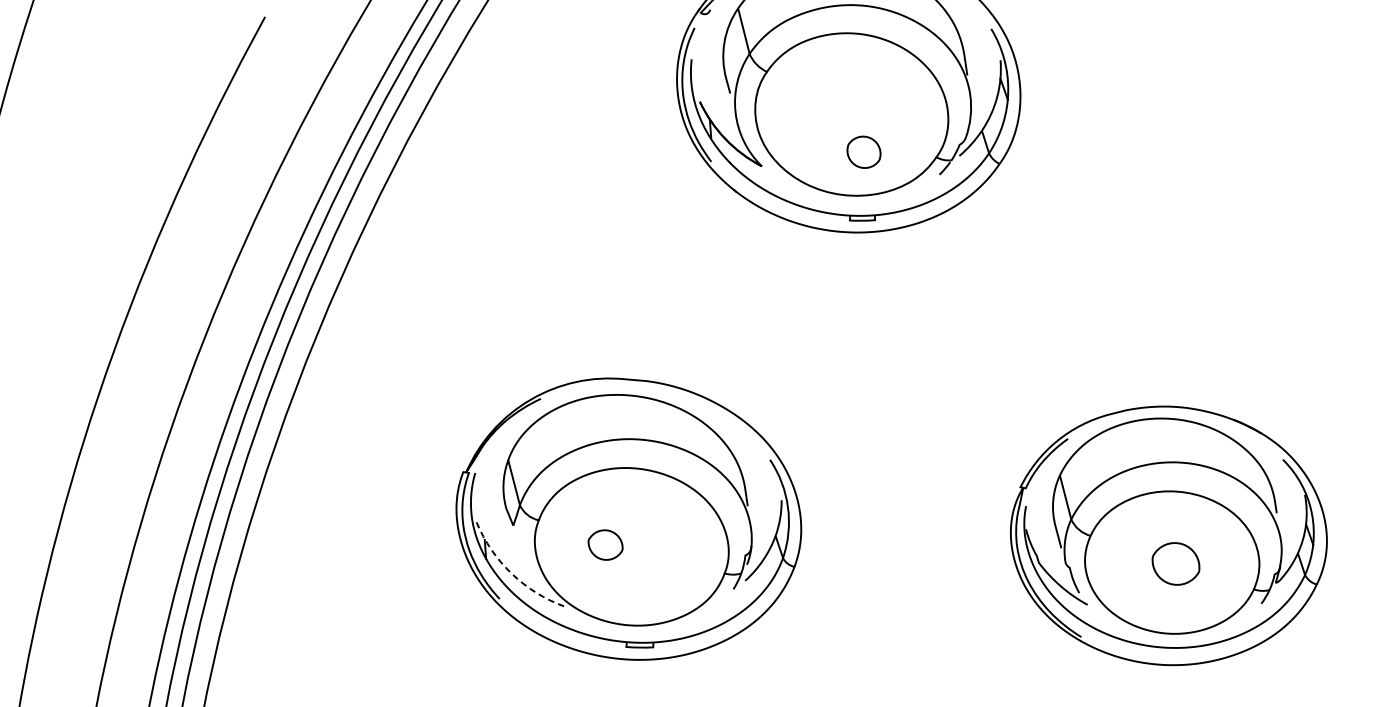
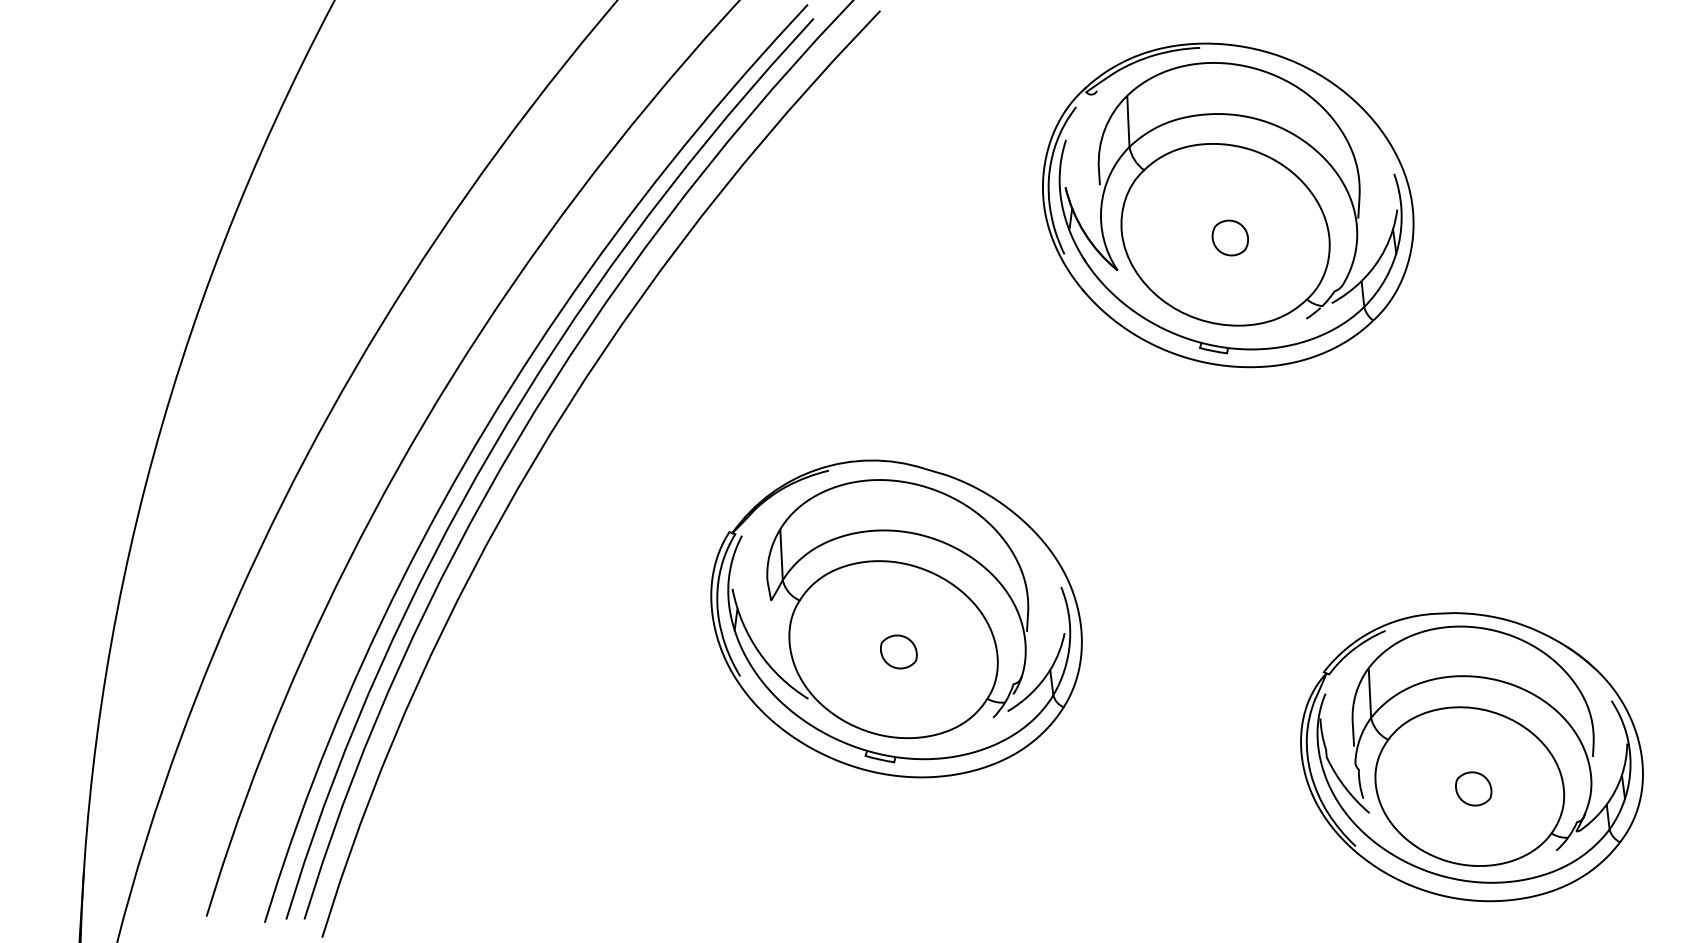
part: (863, 151) -> (1229, 237), moved
part: (605, 544) -> (898, 651), moved
part: (1175, 563) -> (1473, 788), size x0.71
arc: (511, 573) -> (758, 651), dashed -> solid

